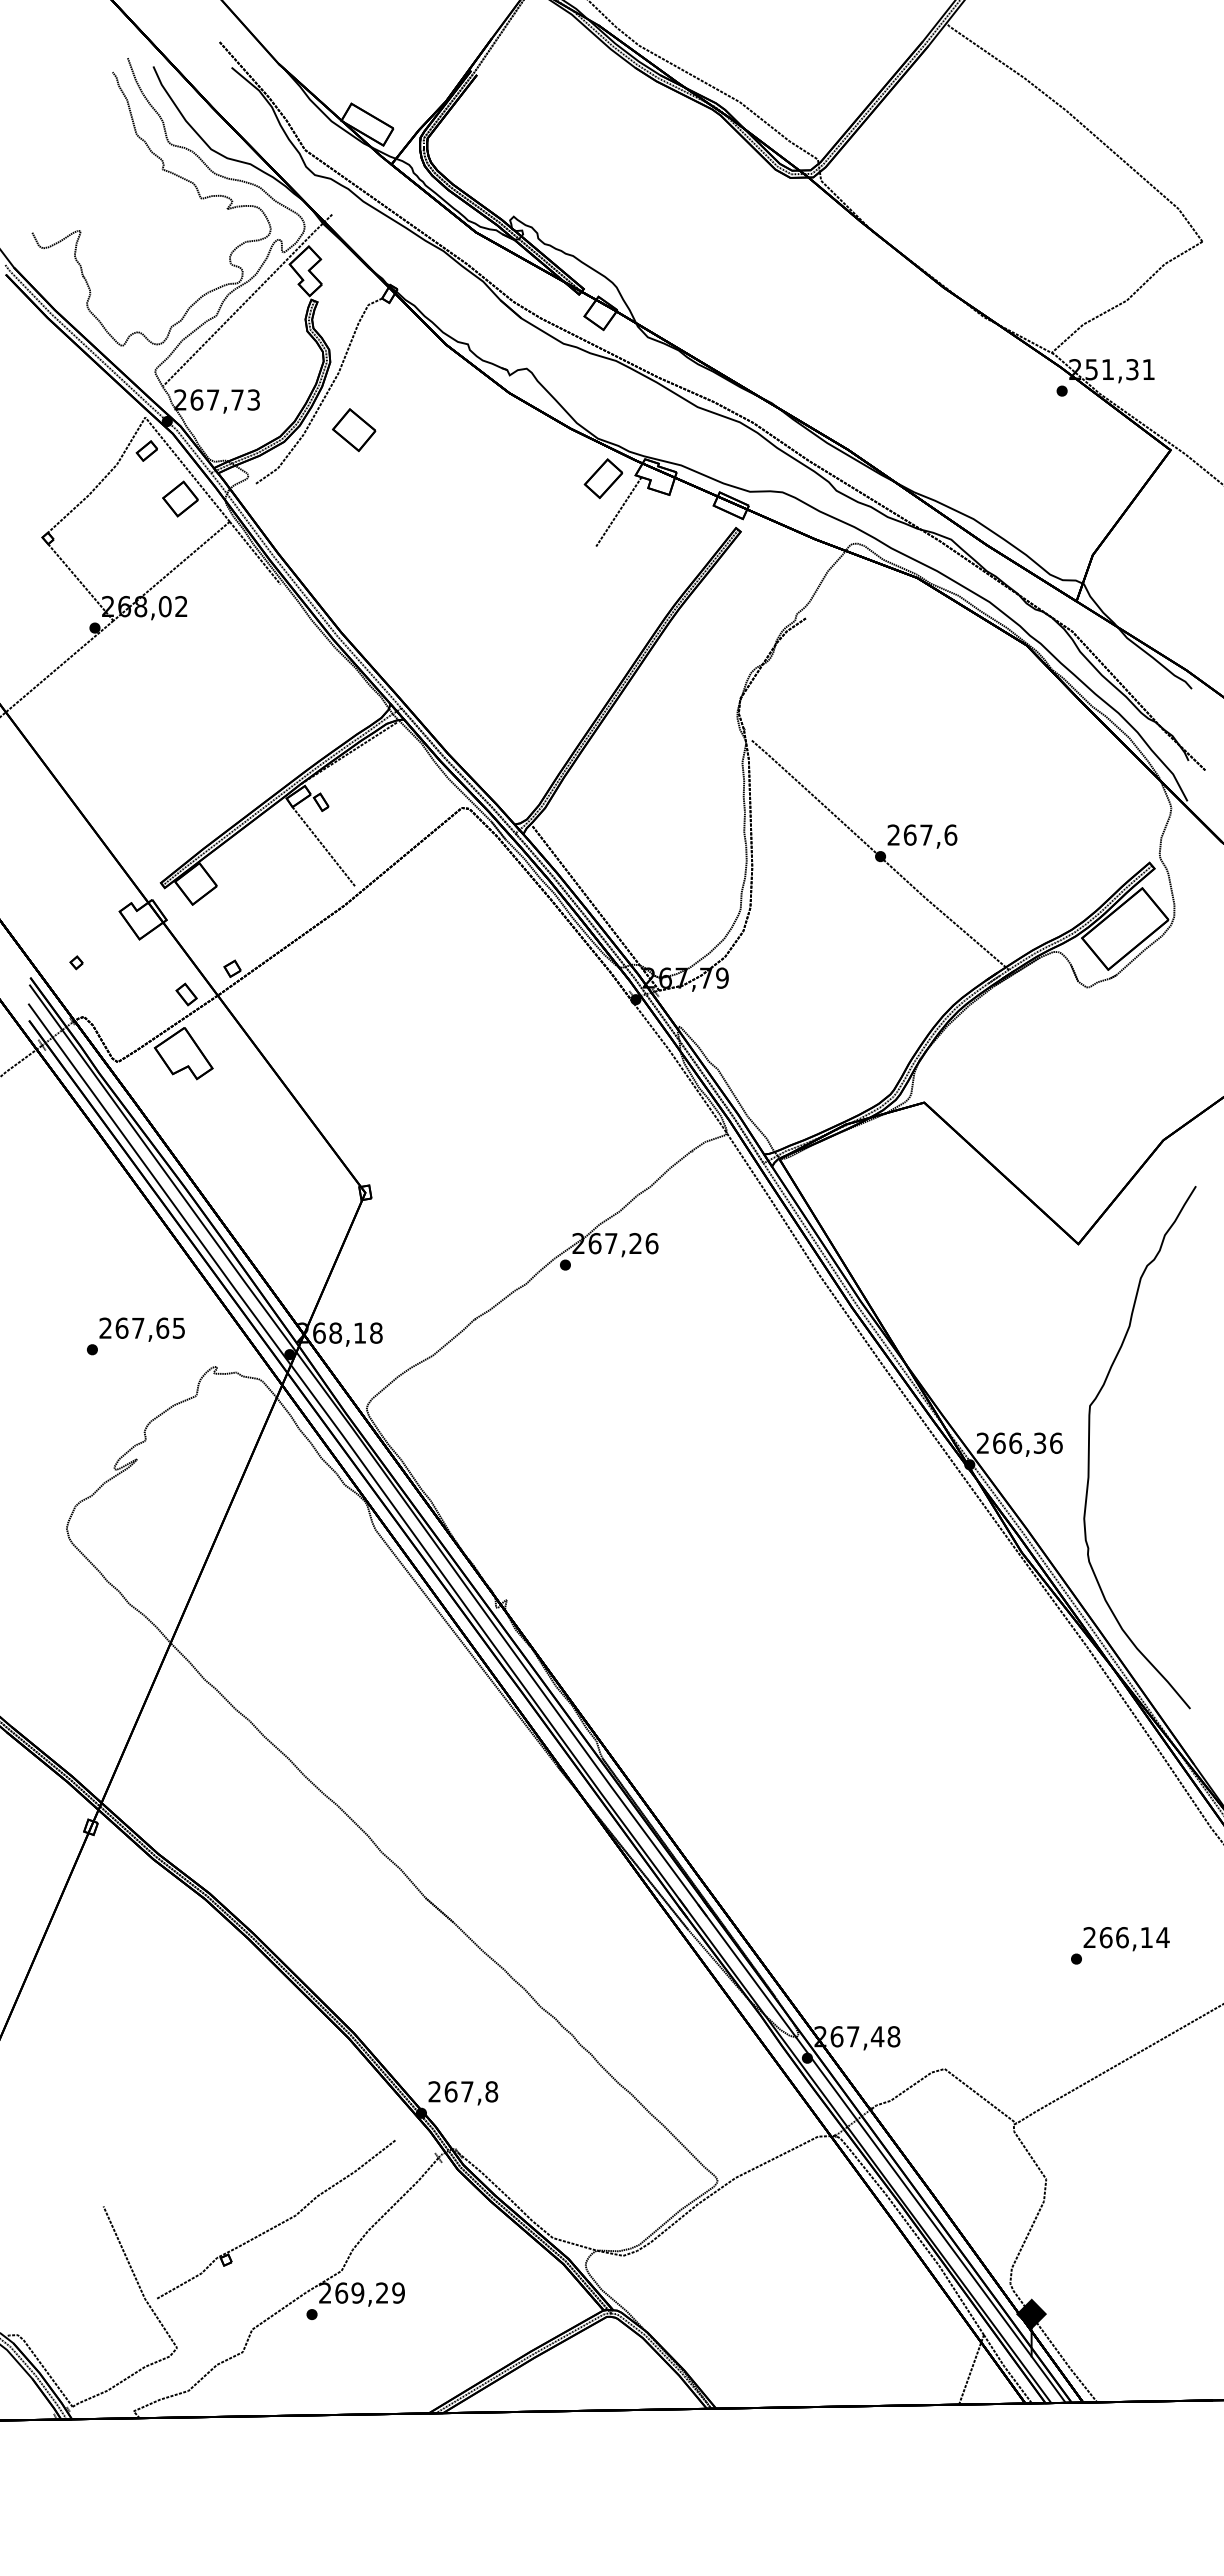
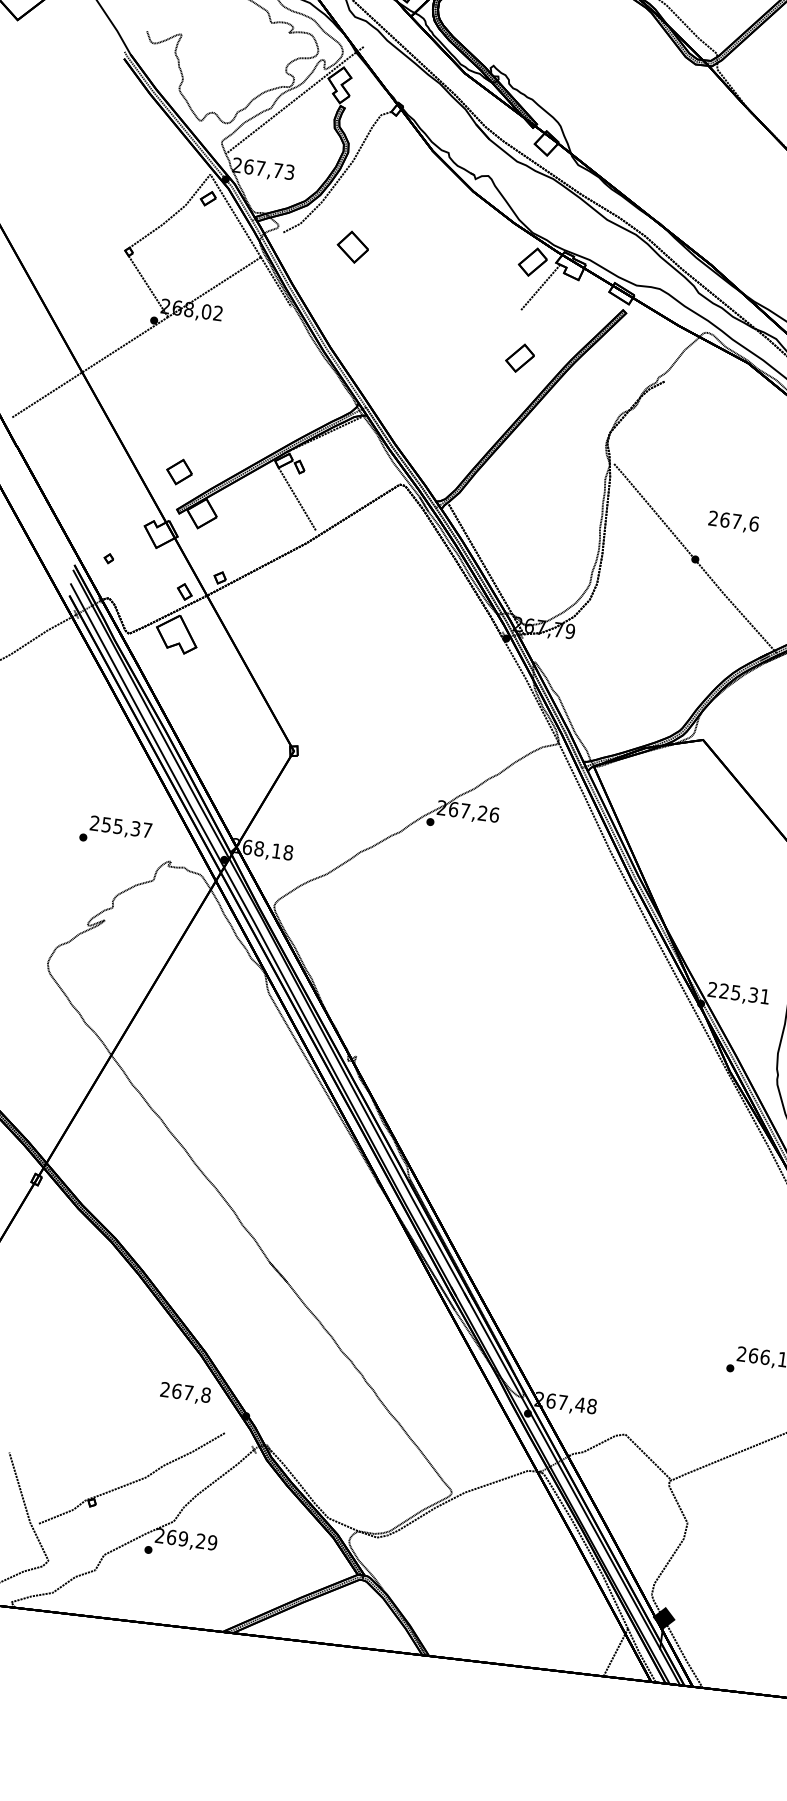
part: (354, 429) -> (353, 246), moved
part: (180, 498) -> (179, 471), moved
part: (602, 612) -> (519, 357), added
text: (922, 836) -> (733, 522), moved
text: (149, 1327) -> (126, 827), 267,65 -> 255,37
text: (1027, 1442) -> (744, 993), 266,36 -> 225,31
text: (463, 2093) -> (185, 1393), moved

